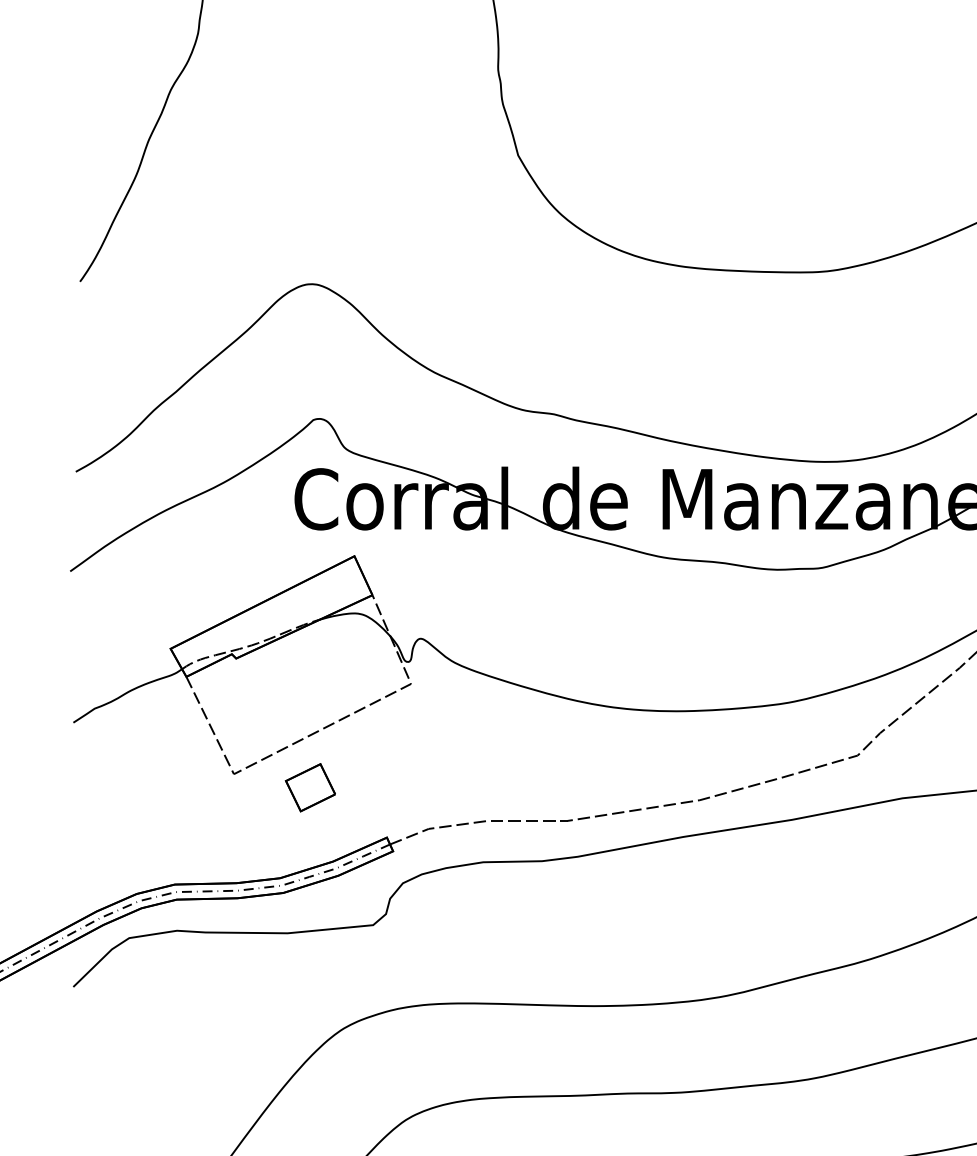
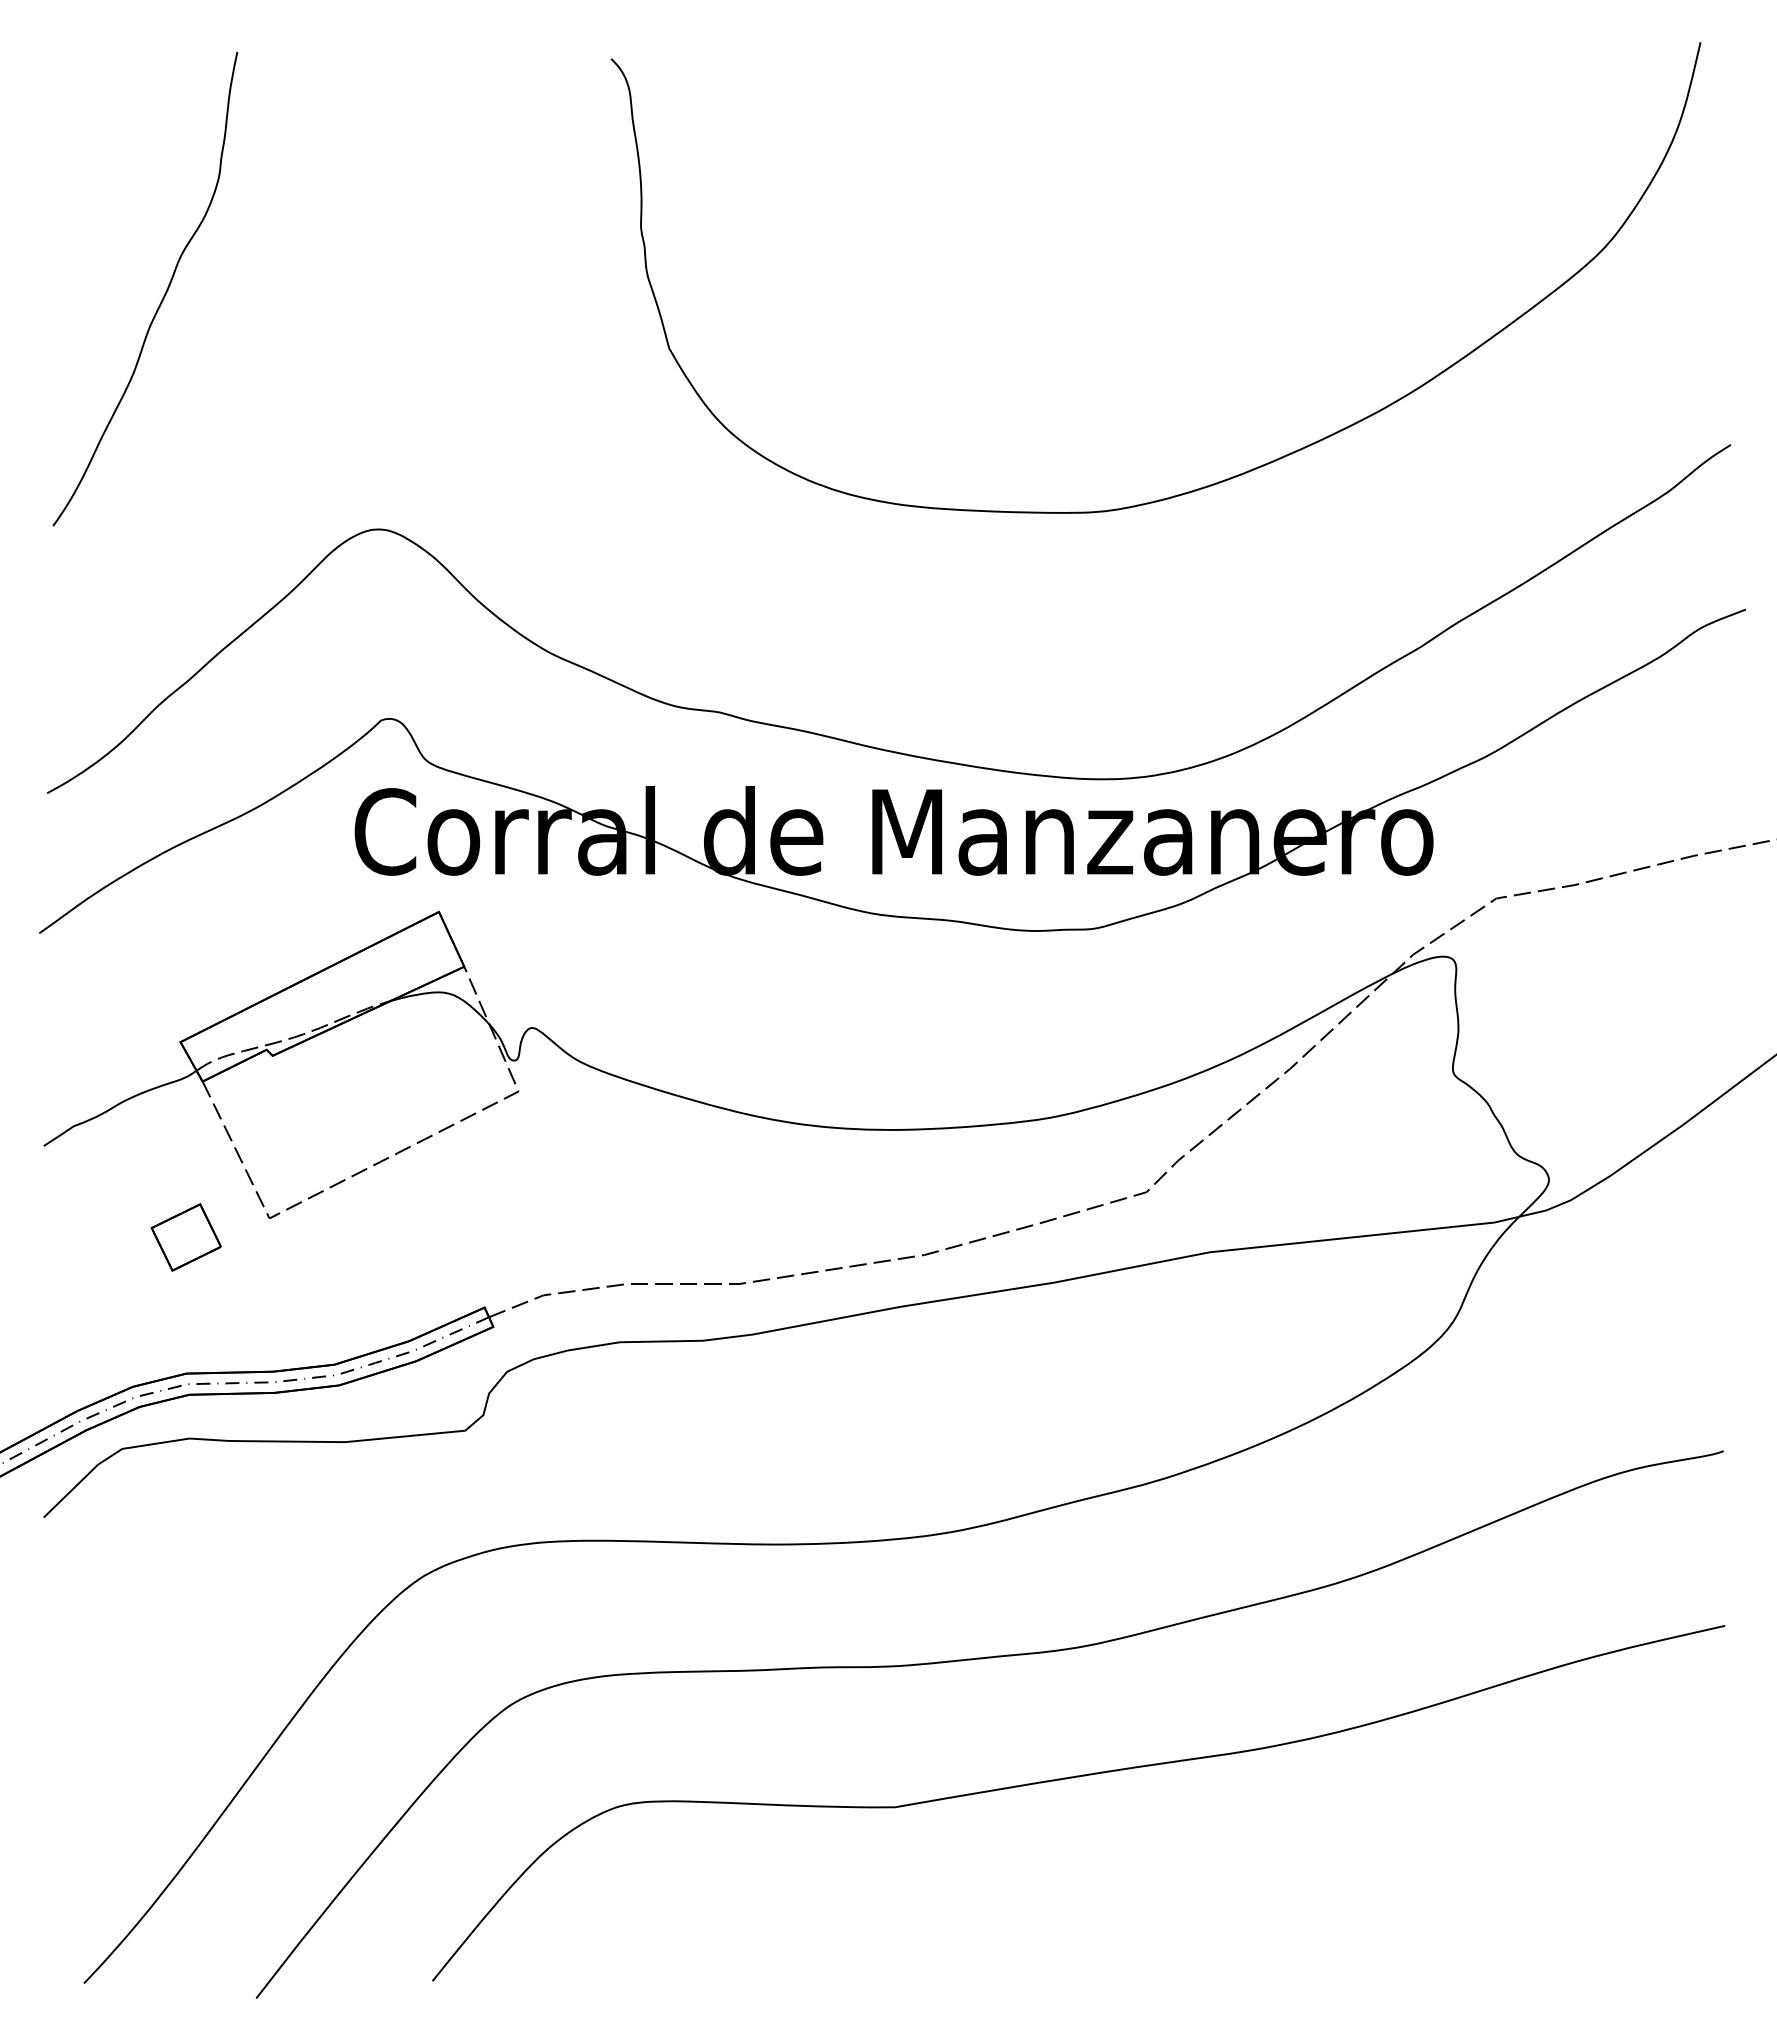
part: (310, 787) -> (185, 1237), moved

